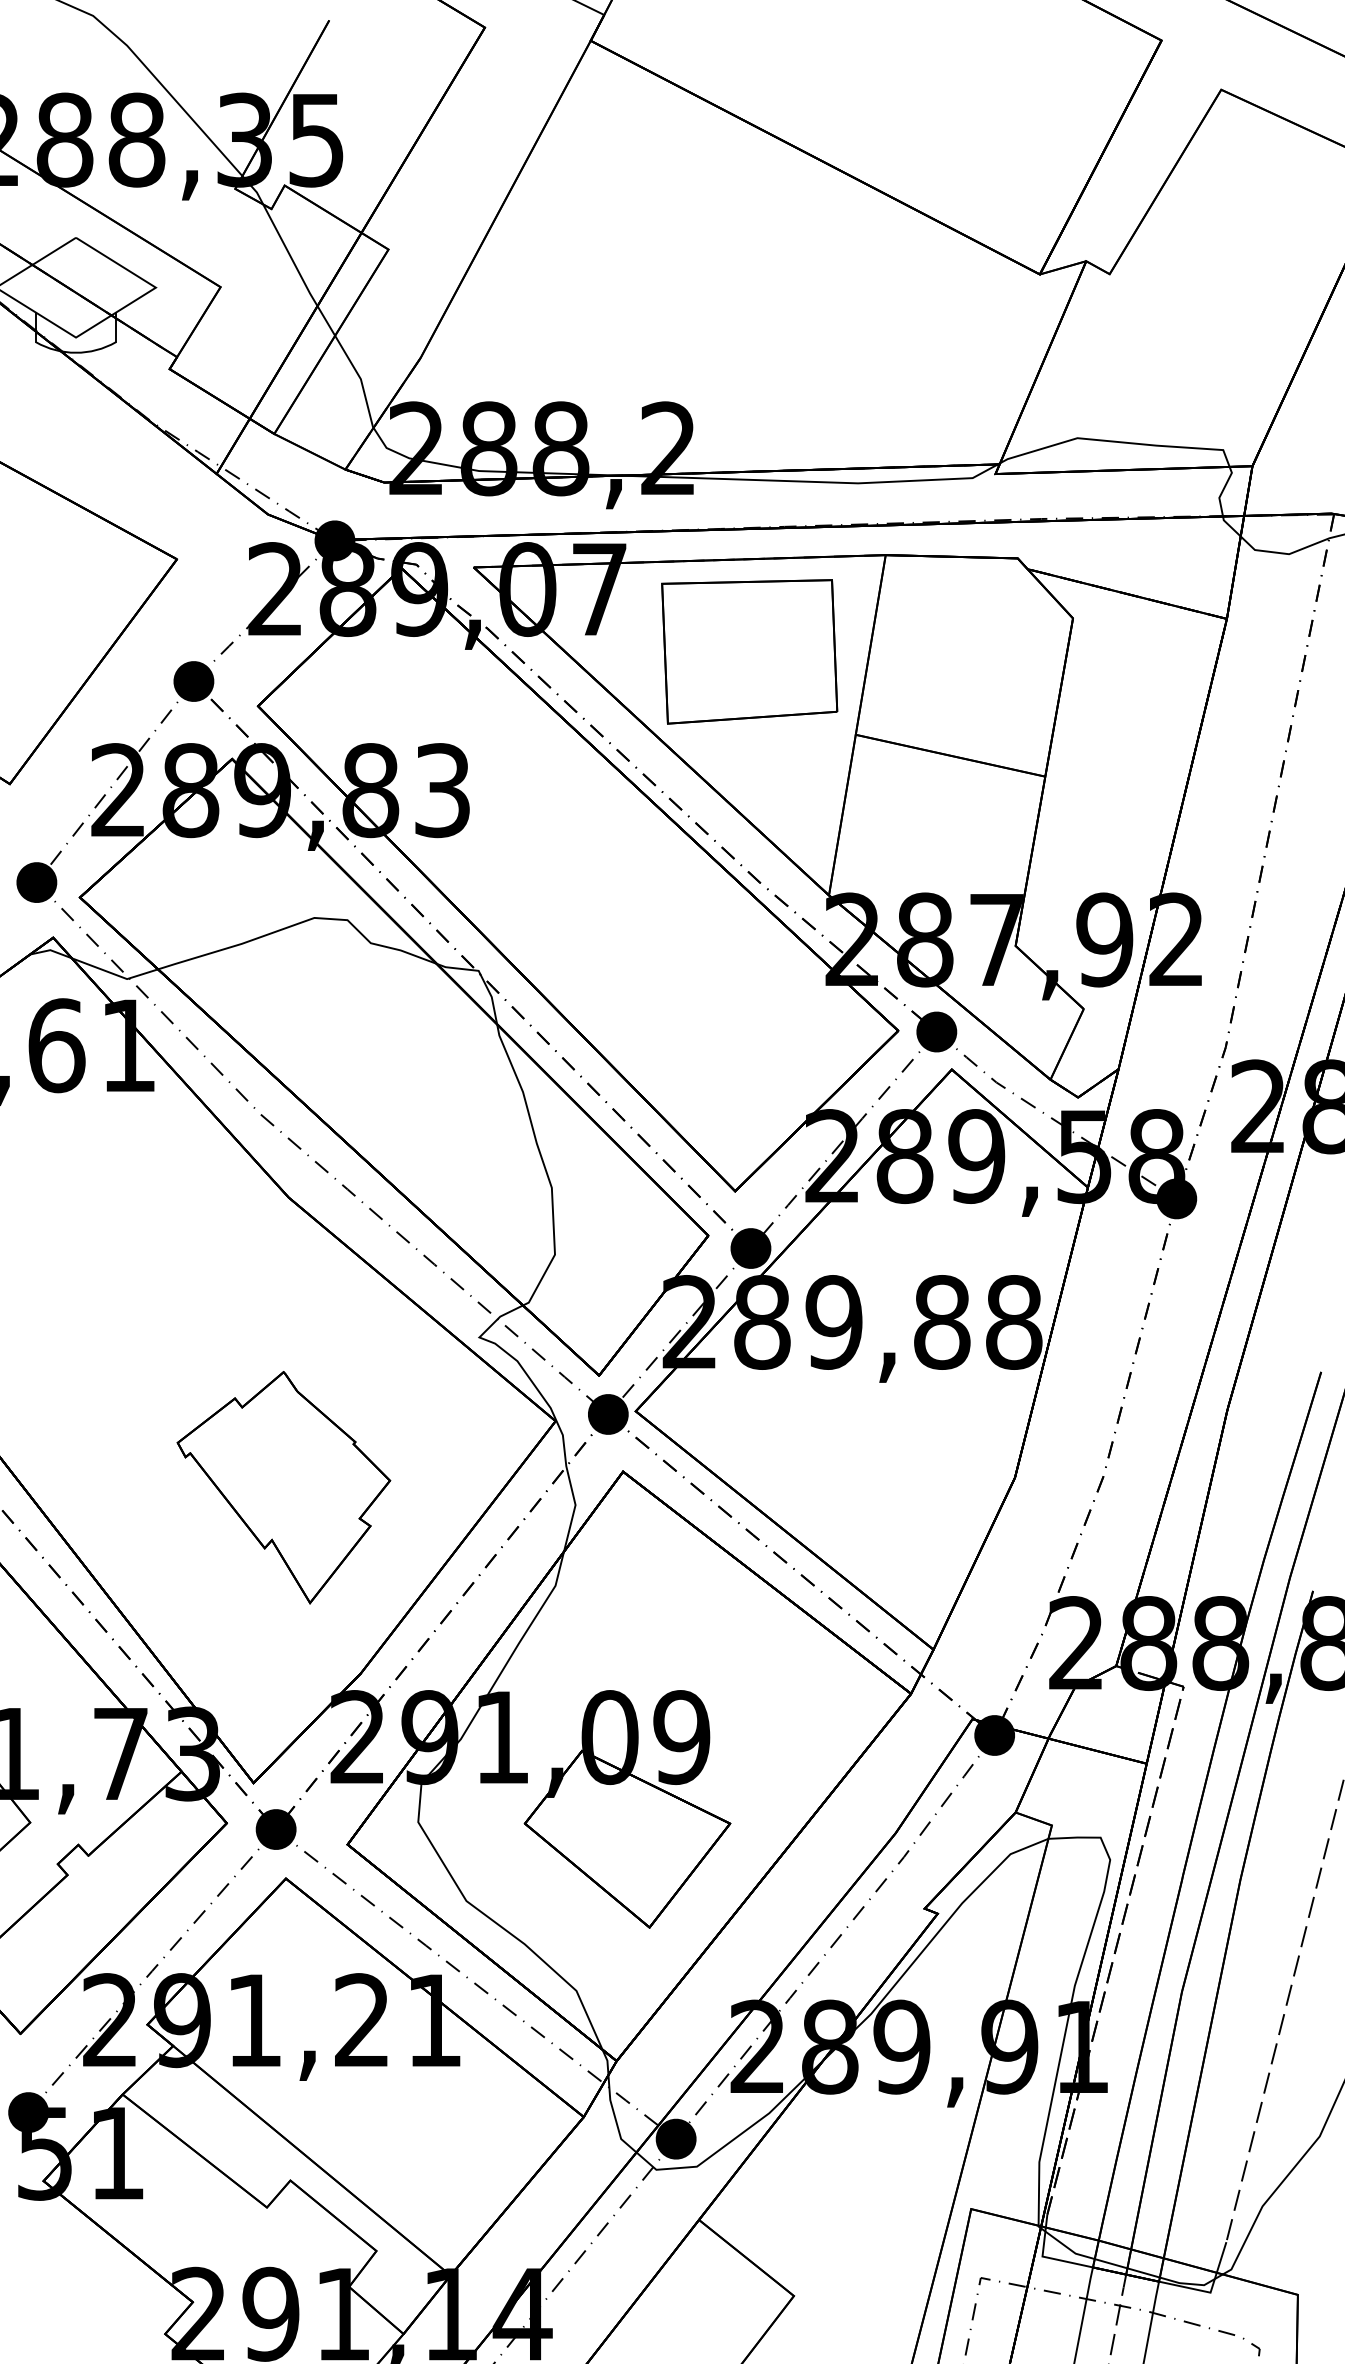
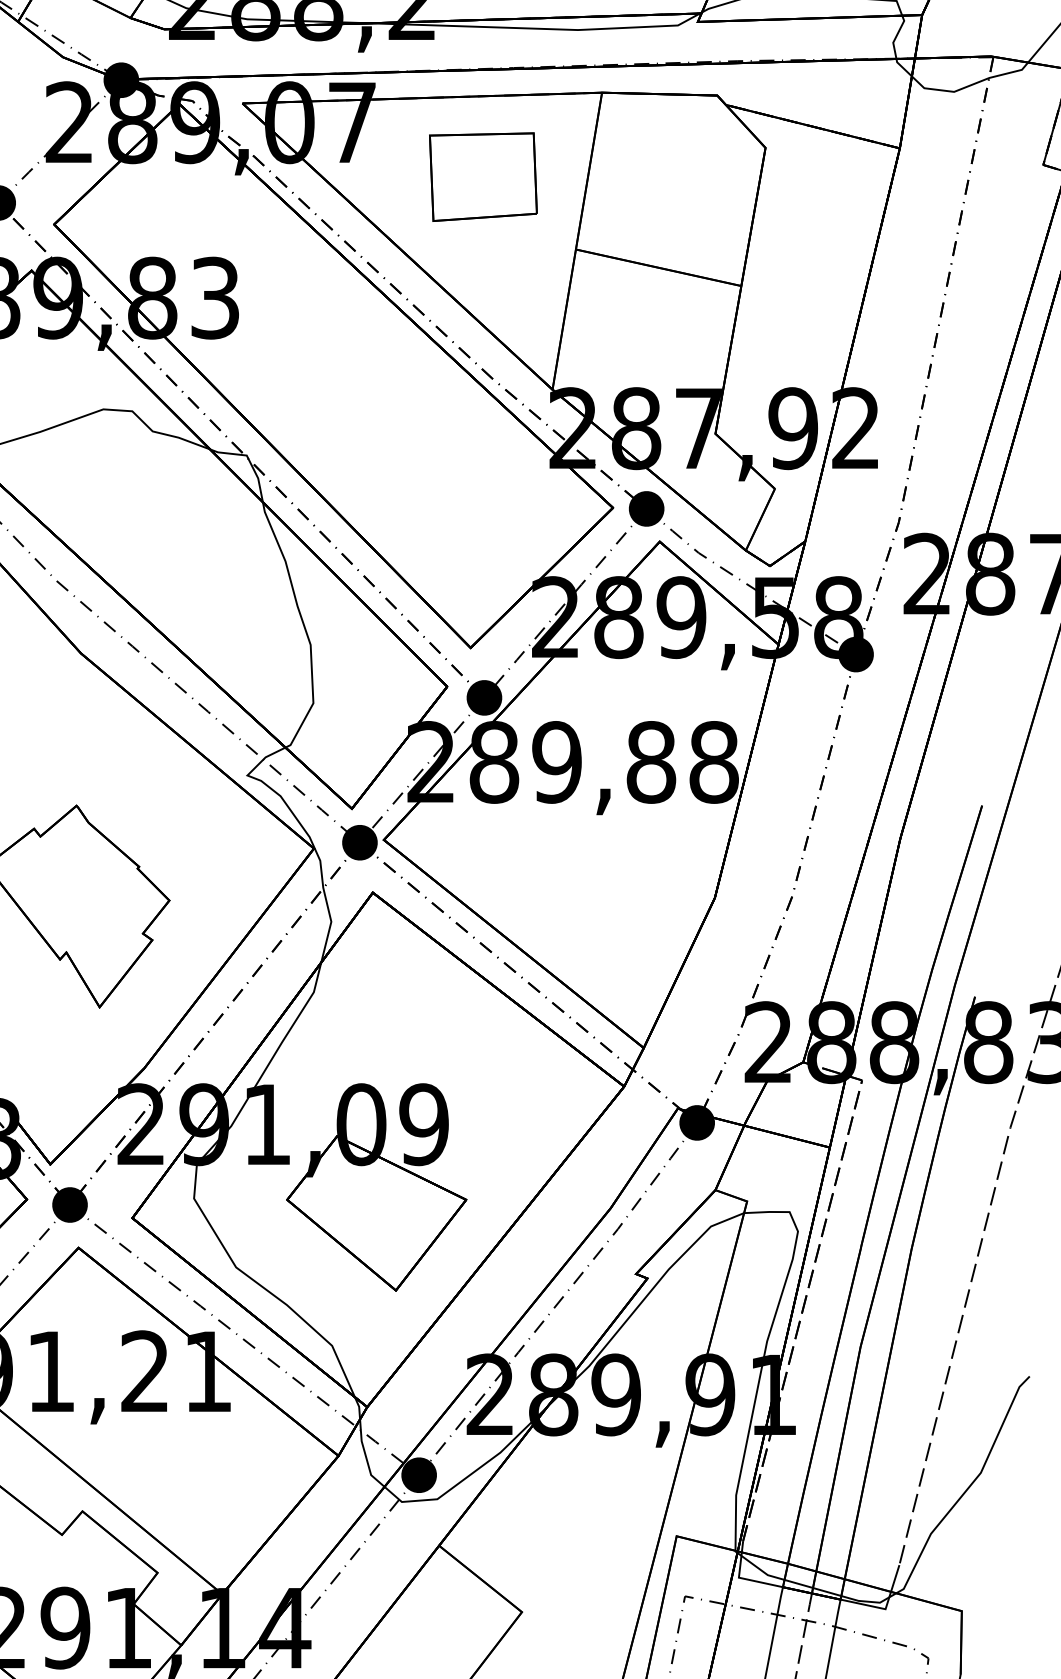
part: (749, 651) -> (483, 176), size x0.7

